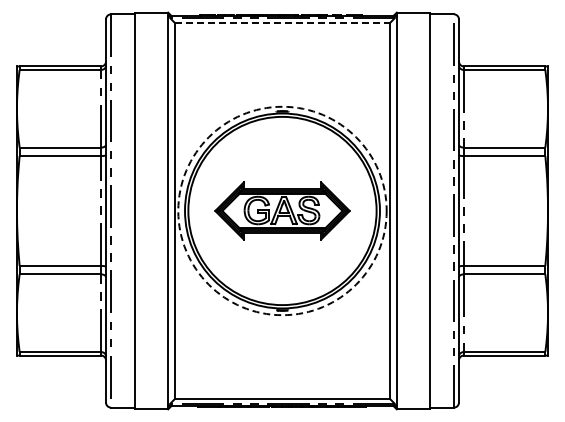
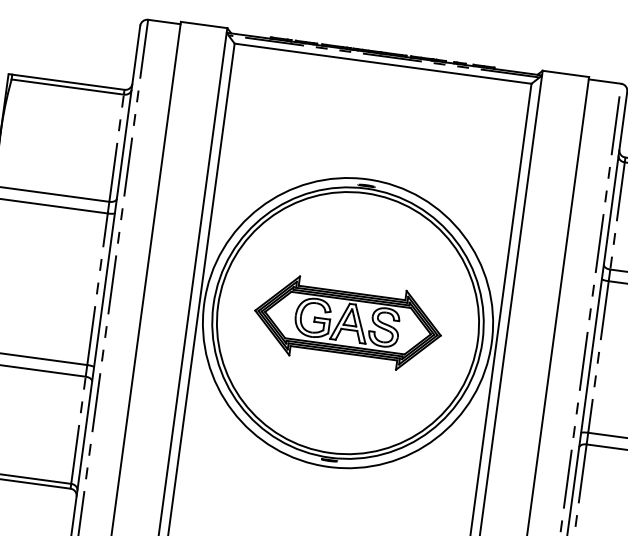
line: (282, 23) -> (383, 64), dashed -> solid
circle: (282, 210) -> (348, 322), dashed -> solid

